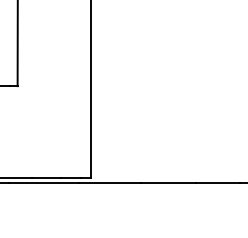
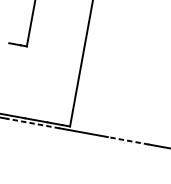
line: (43, 182) -> (33, 123), solid -> dashed
line: (168, 182) -> (128, 140), solid -> dashed

